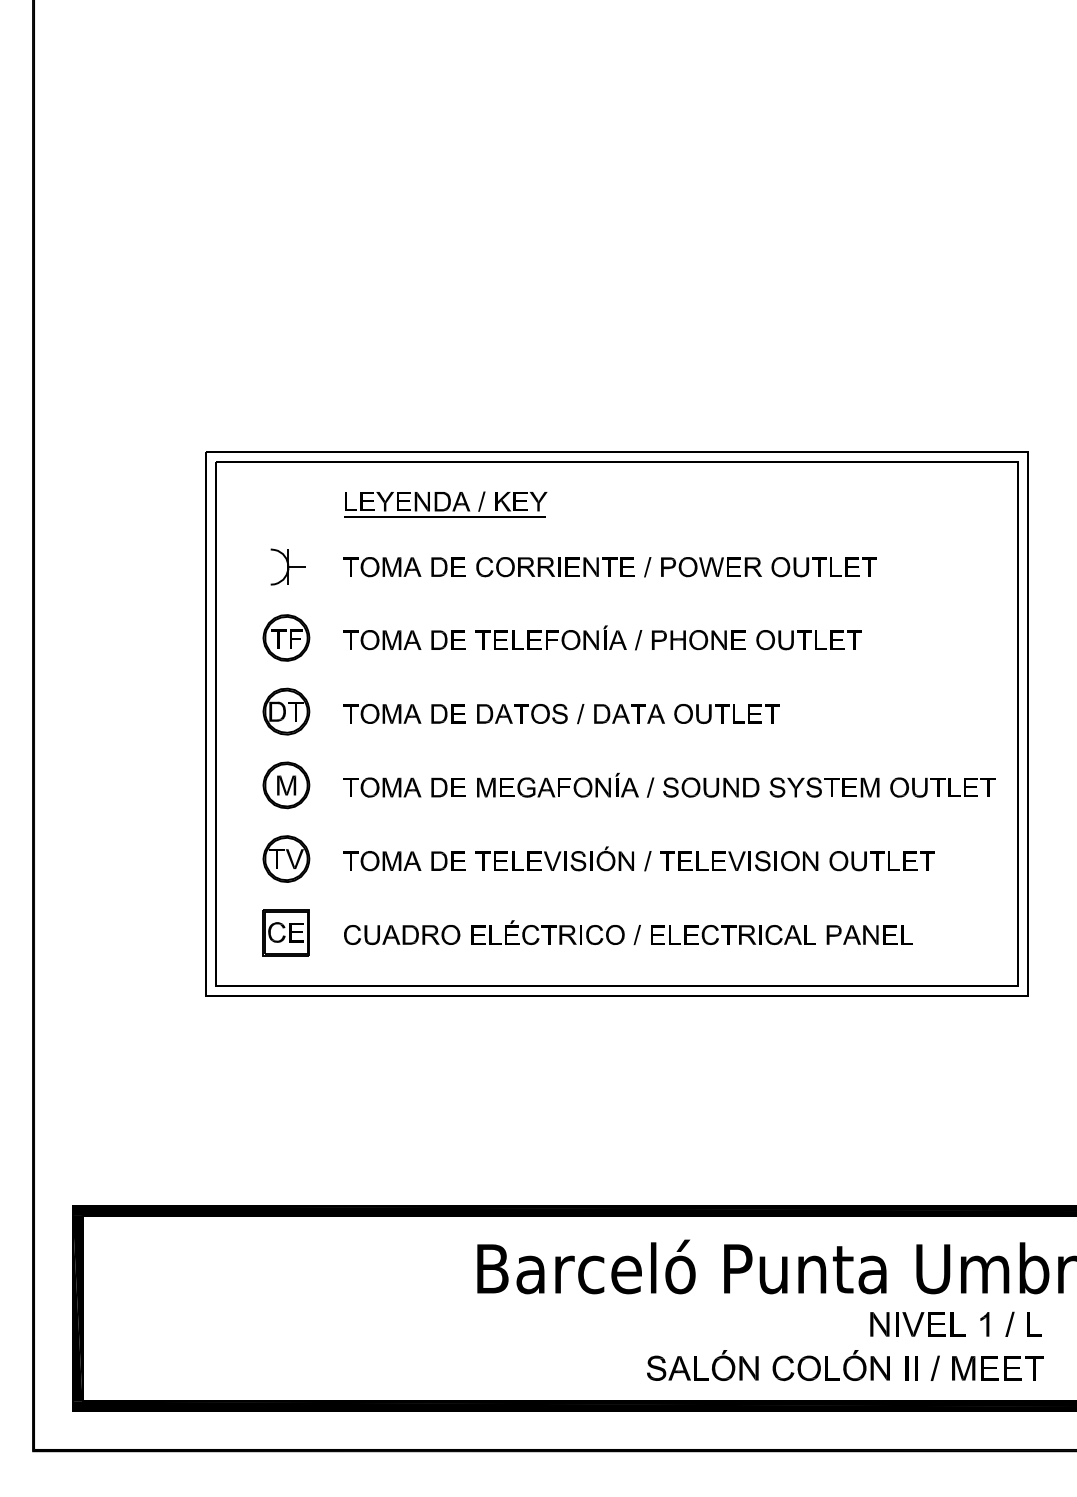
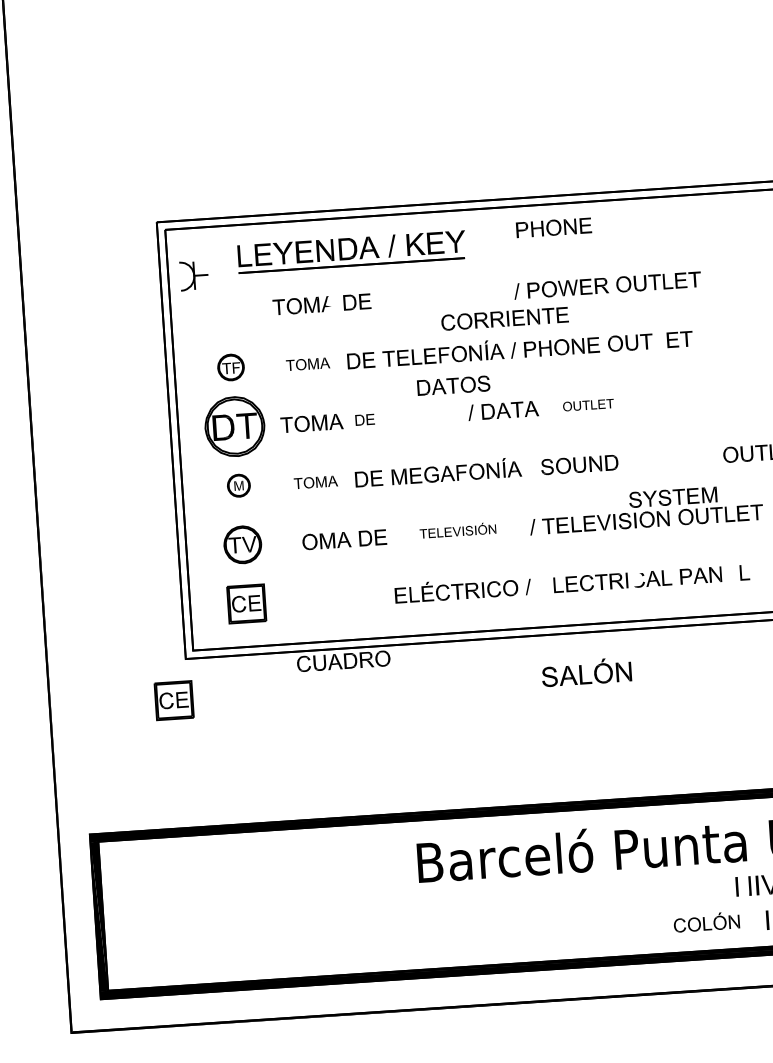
part: (698, 491) -> (553, 228), added
part: (445, 504) -> (351, 251), size x1.4
part: (287, 566) -> (193, 275), moved
fill: (414, 566) -> (329, 303), removed
part: (555, 567) -> (504, 319), moved
part: (286, 637) -> (231, 367), size x0.7
part: (382, 640) -> (308, 364), size x0.7
fill: (820, 640) -> (659, 341), removed
part: (286, 711) -> (235, 426), size x1.6
part: (448, 713) -> (365, 419), size x0.7
part: (522, 714) -> (453, 386), moved
part: (726, 714) -> (588, 405), size x0.6
part: (286, 785) -> (238, 485), size x0.6
part: (382, 787) -> (316, 482), size x0.7
line: (650, 787) -> (530, 468), removed
part: (824, 787) -> (673, 497), moved
part: (554, 858) -> (457, 530), size x0.6
fill: (350, 860) -> (294, 542), removed
fill: (772, 933) -> (636, 578), removed
part: (402, 934) -> (344, 660), moved
fill: (657, 934) -> (544, 585), removed
fill: (889, 934) -> (730, 573), removed
part: (187, 1046) -> (173, 700), added
fill: (879, 1324) -> (743, 886), removed
part: (702, 1365) -> (586, 672), moved
part: (830, 1365) -> (706, 922), size x0.7

